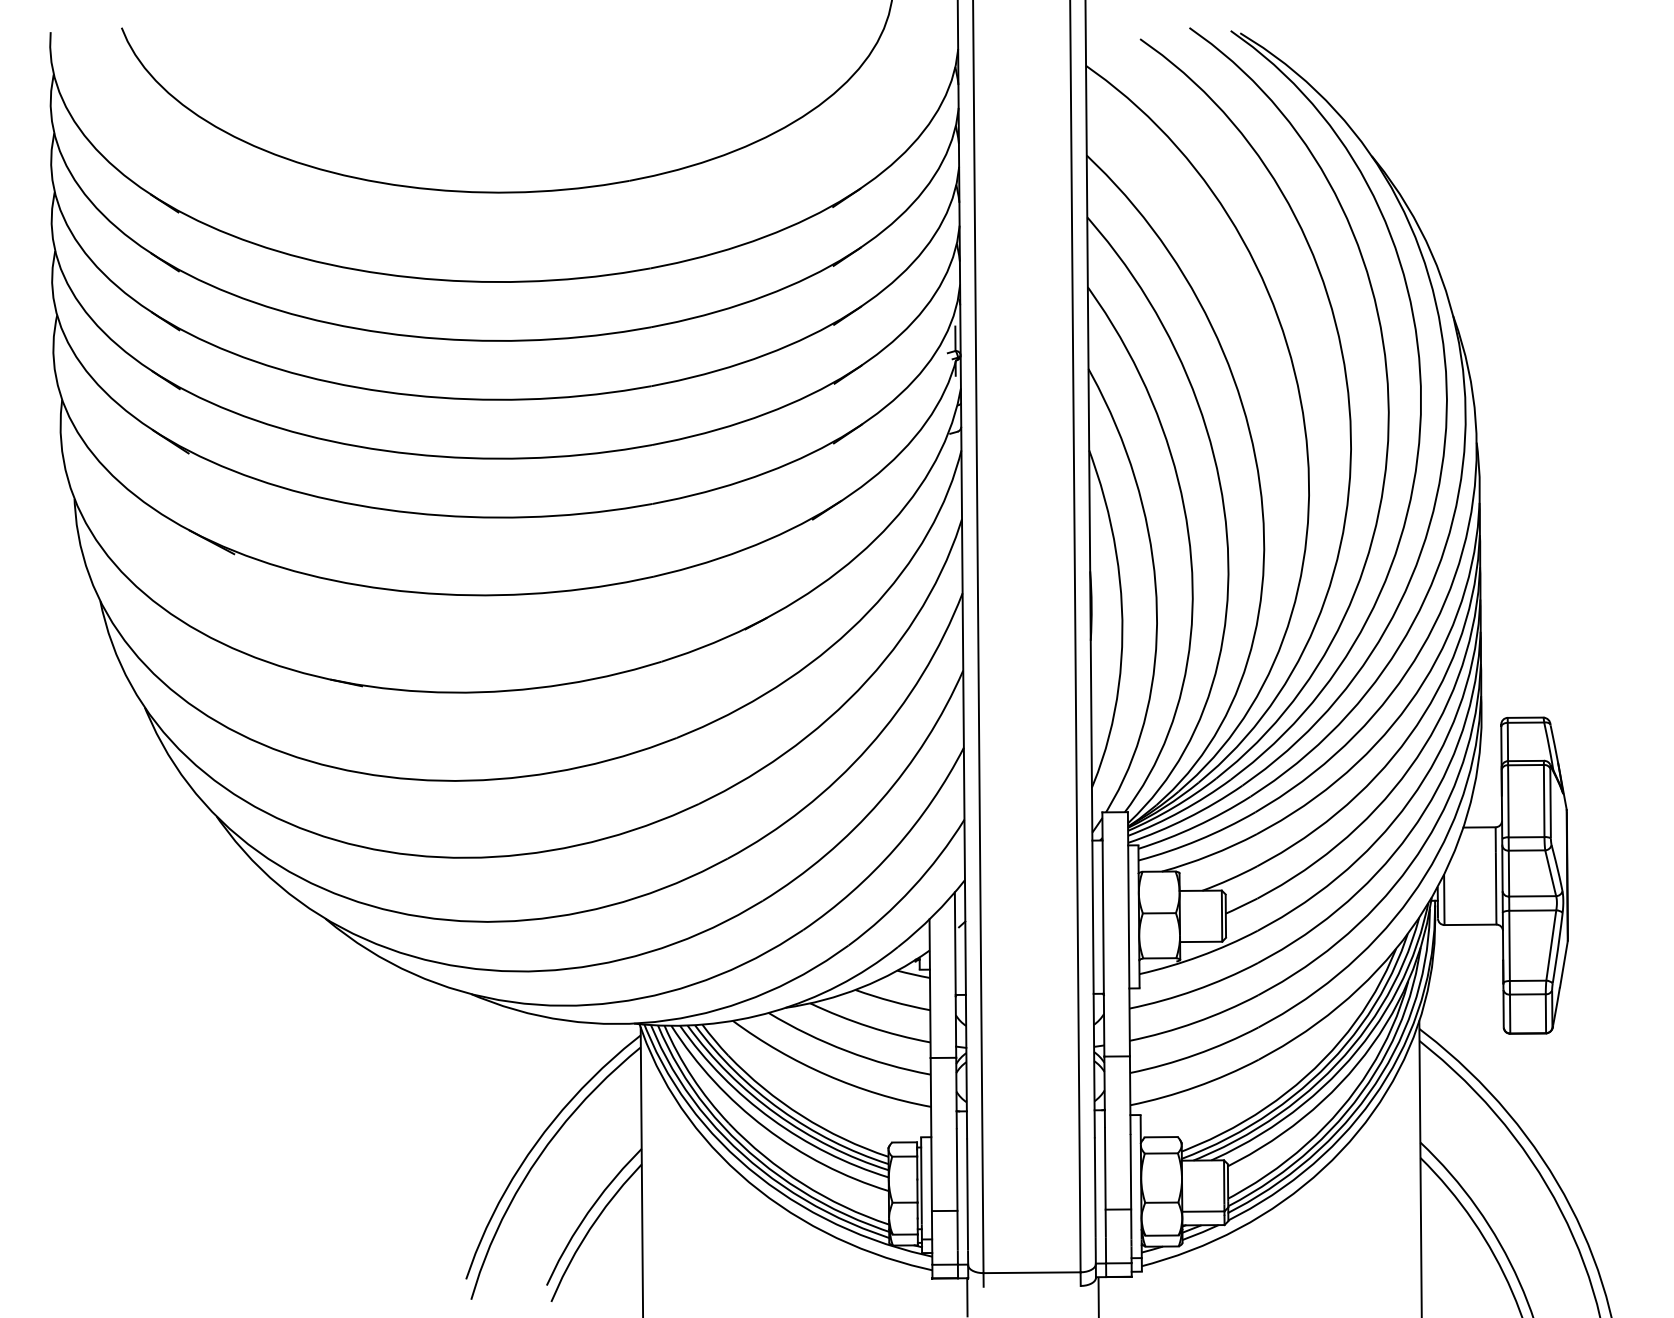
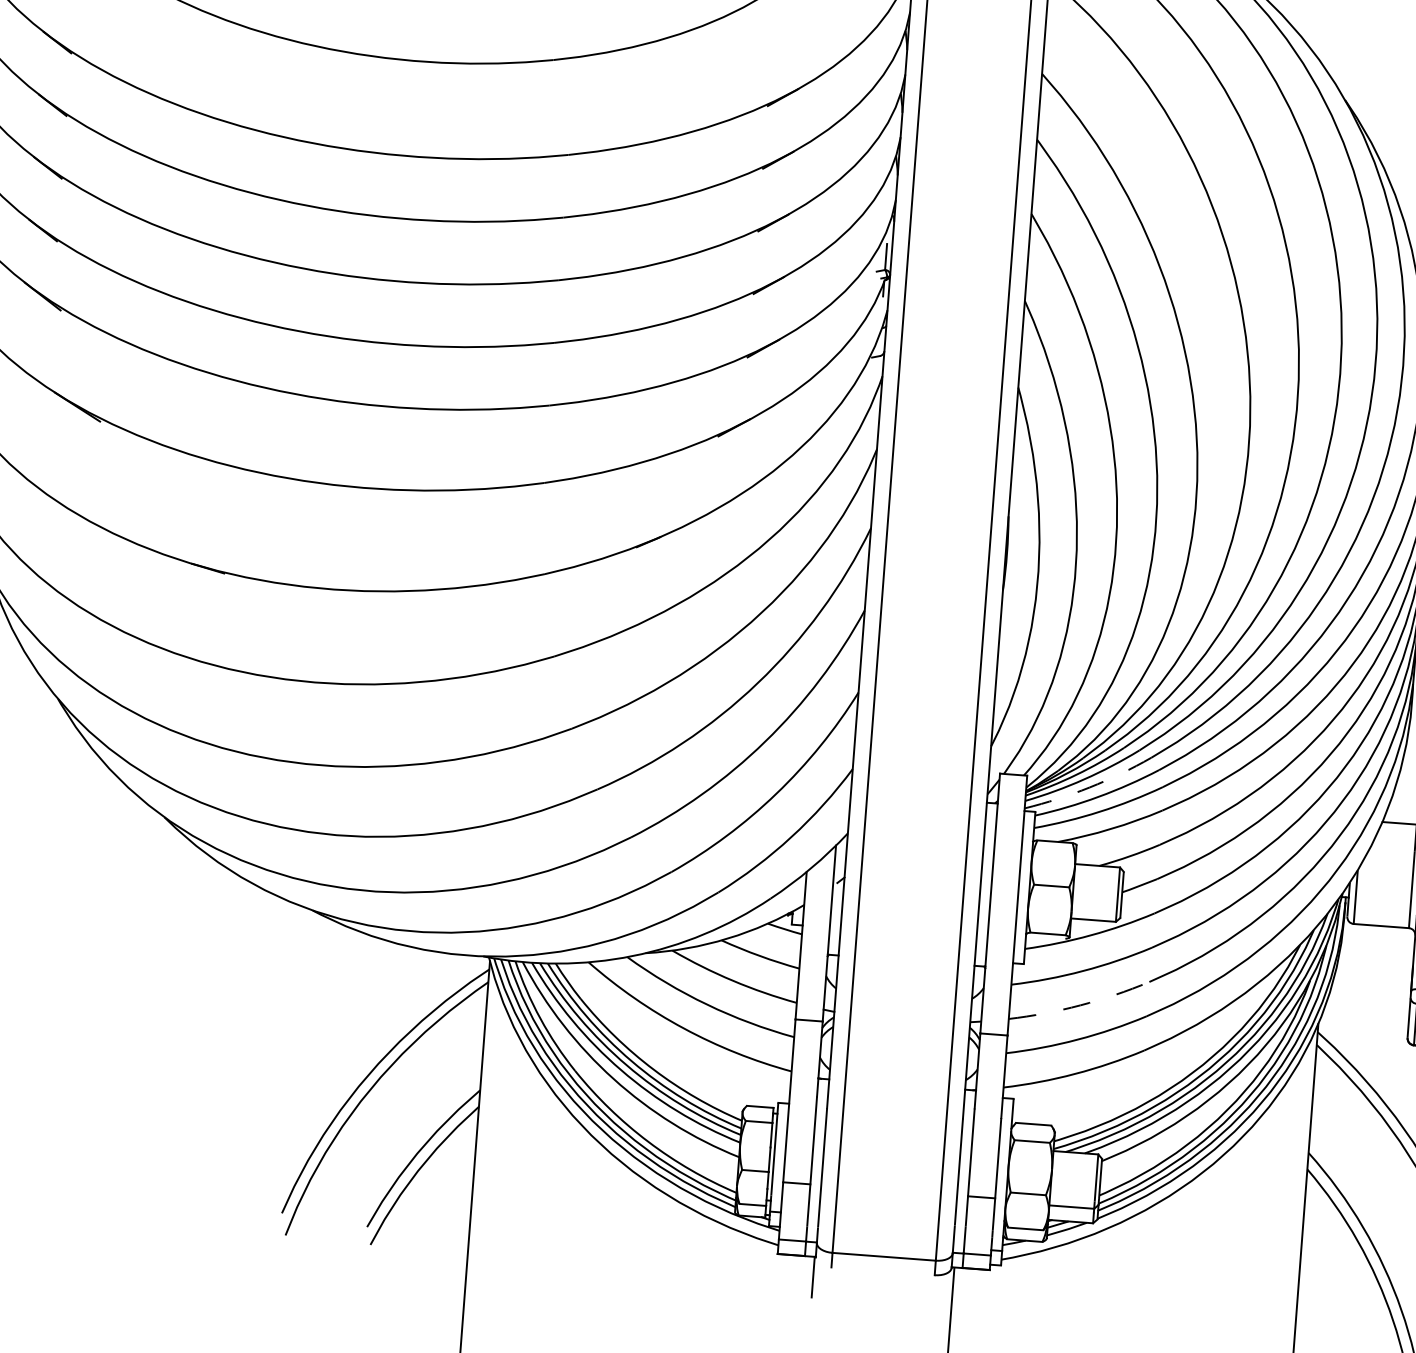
arc: (1187, 818) -> (1089, 787), solid -> dashed
arc: (1195, 1022) -> (1080, 1005), solid -> dashed

